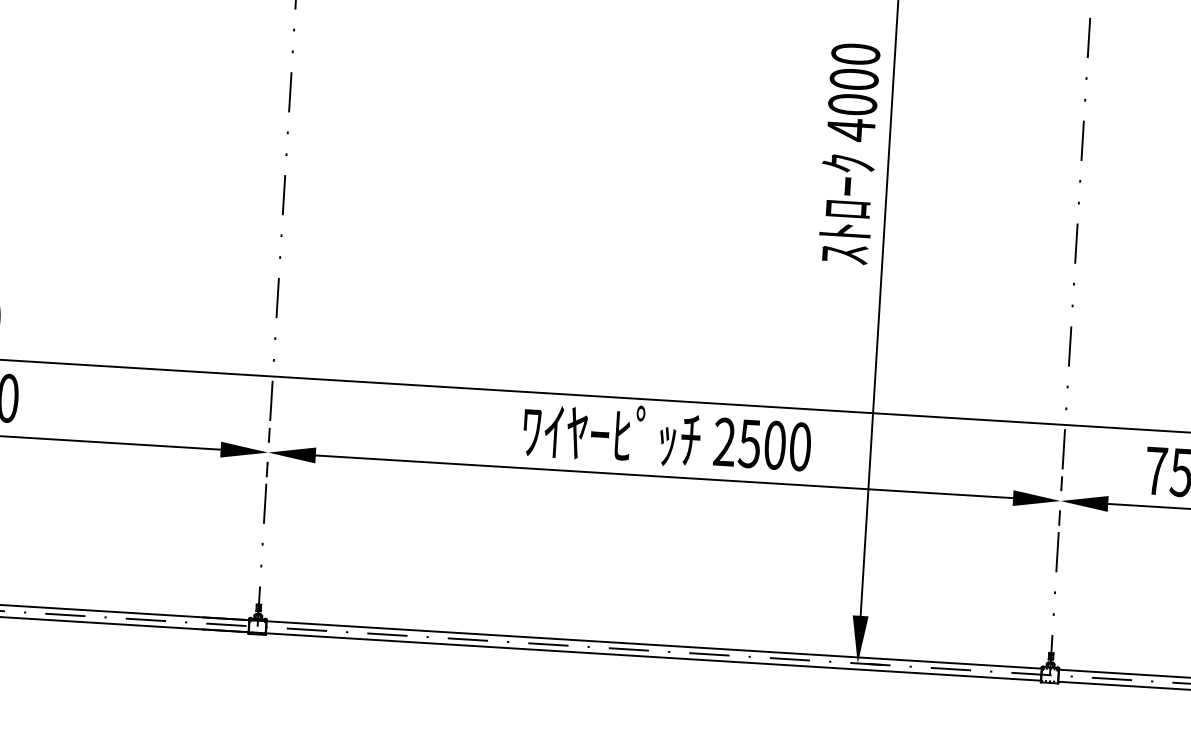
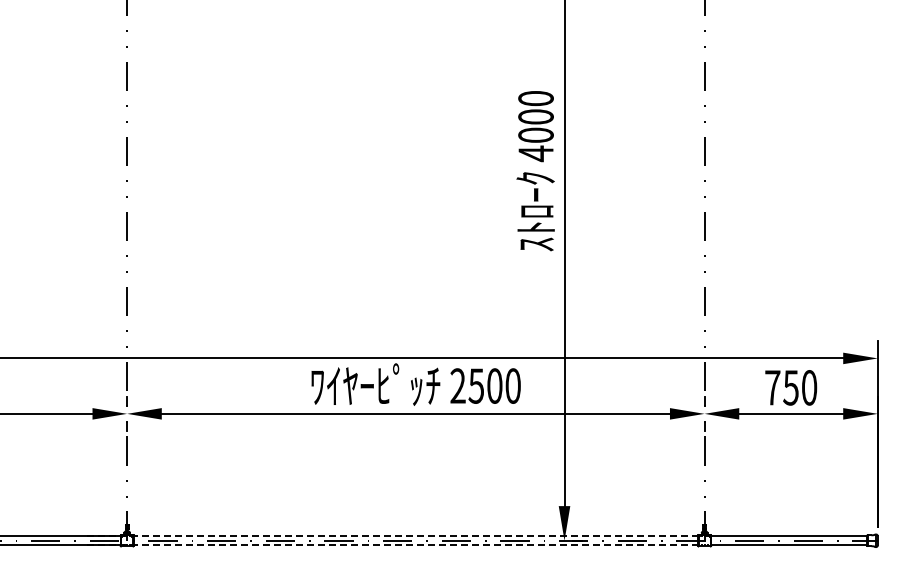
line: (623, 643) -> (393, 536), solid -> dashed
line: (622, 655) -> (393, 545), solid -> dashed

